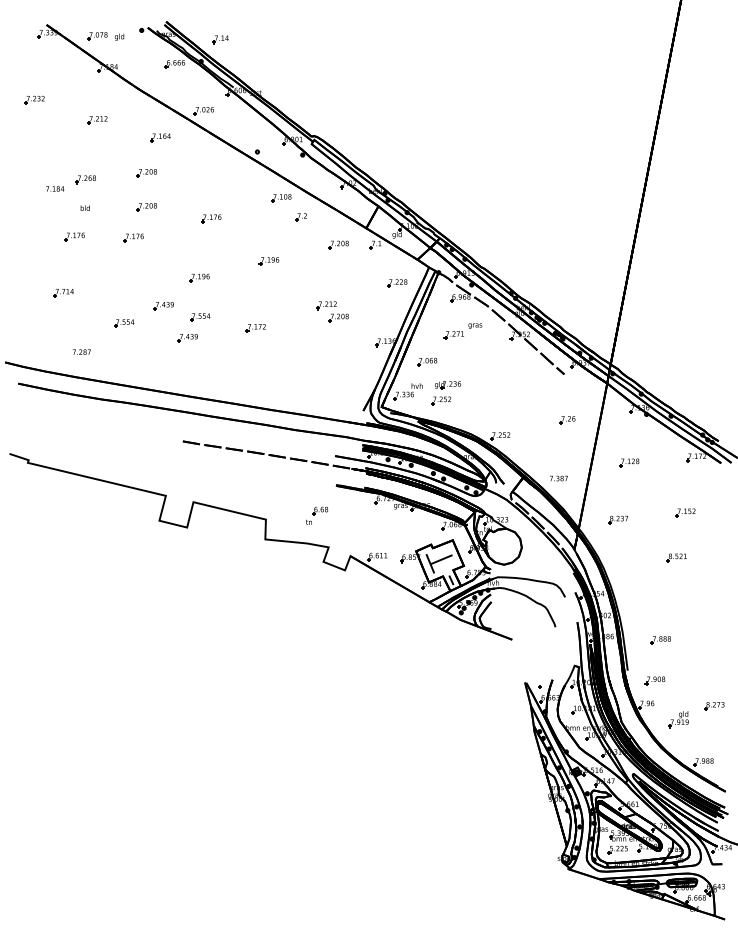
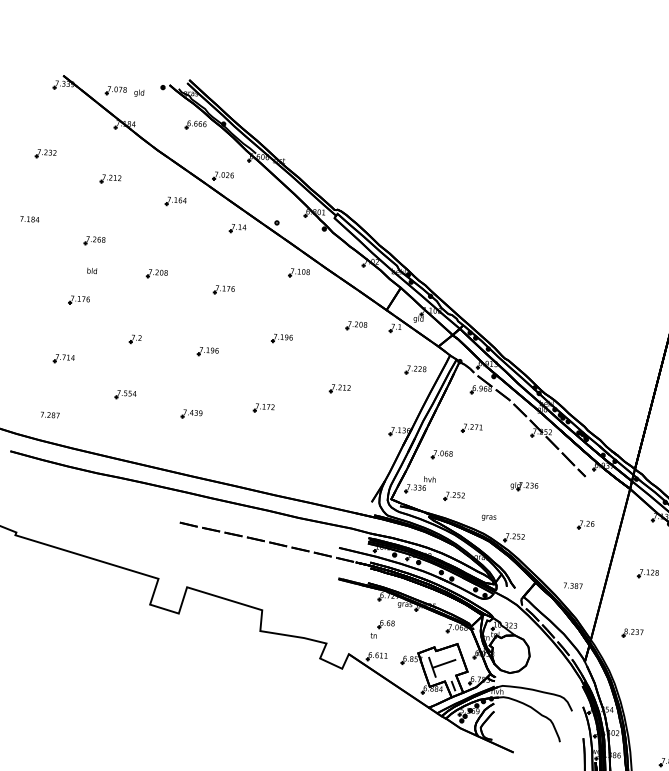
part: (220, 39) -> (237, 228), moved
part: (146, 173) -> (158, 238), removed
text: (55, 188) -> (30, 218), moved
part: (300, 217) -> (134, 339), moved
part: (133, 237) -> (141, 304), removed
part: (163, 306) -> (168, 379), removed
part: (200, 317) -> (206, 393), removed
part: (338, 317) -> (351, 402), removed
text: (475, 325) -> (489, 517), moved
text: (81, 351) -> (49, 414), moved
part: (447, 385) -> (523, 486), moved
part: (317, 515) -> (383, 629), moved

